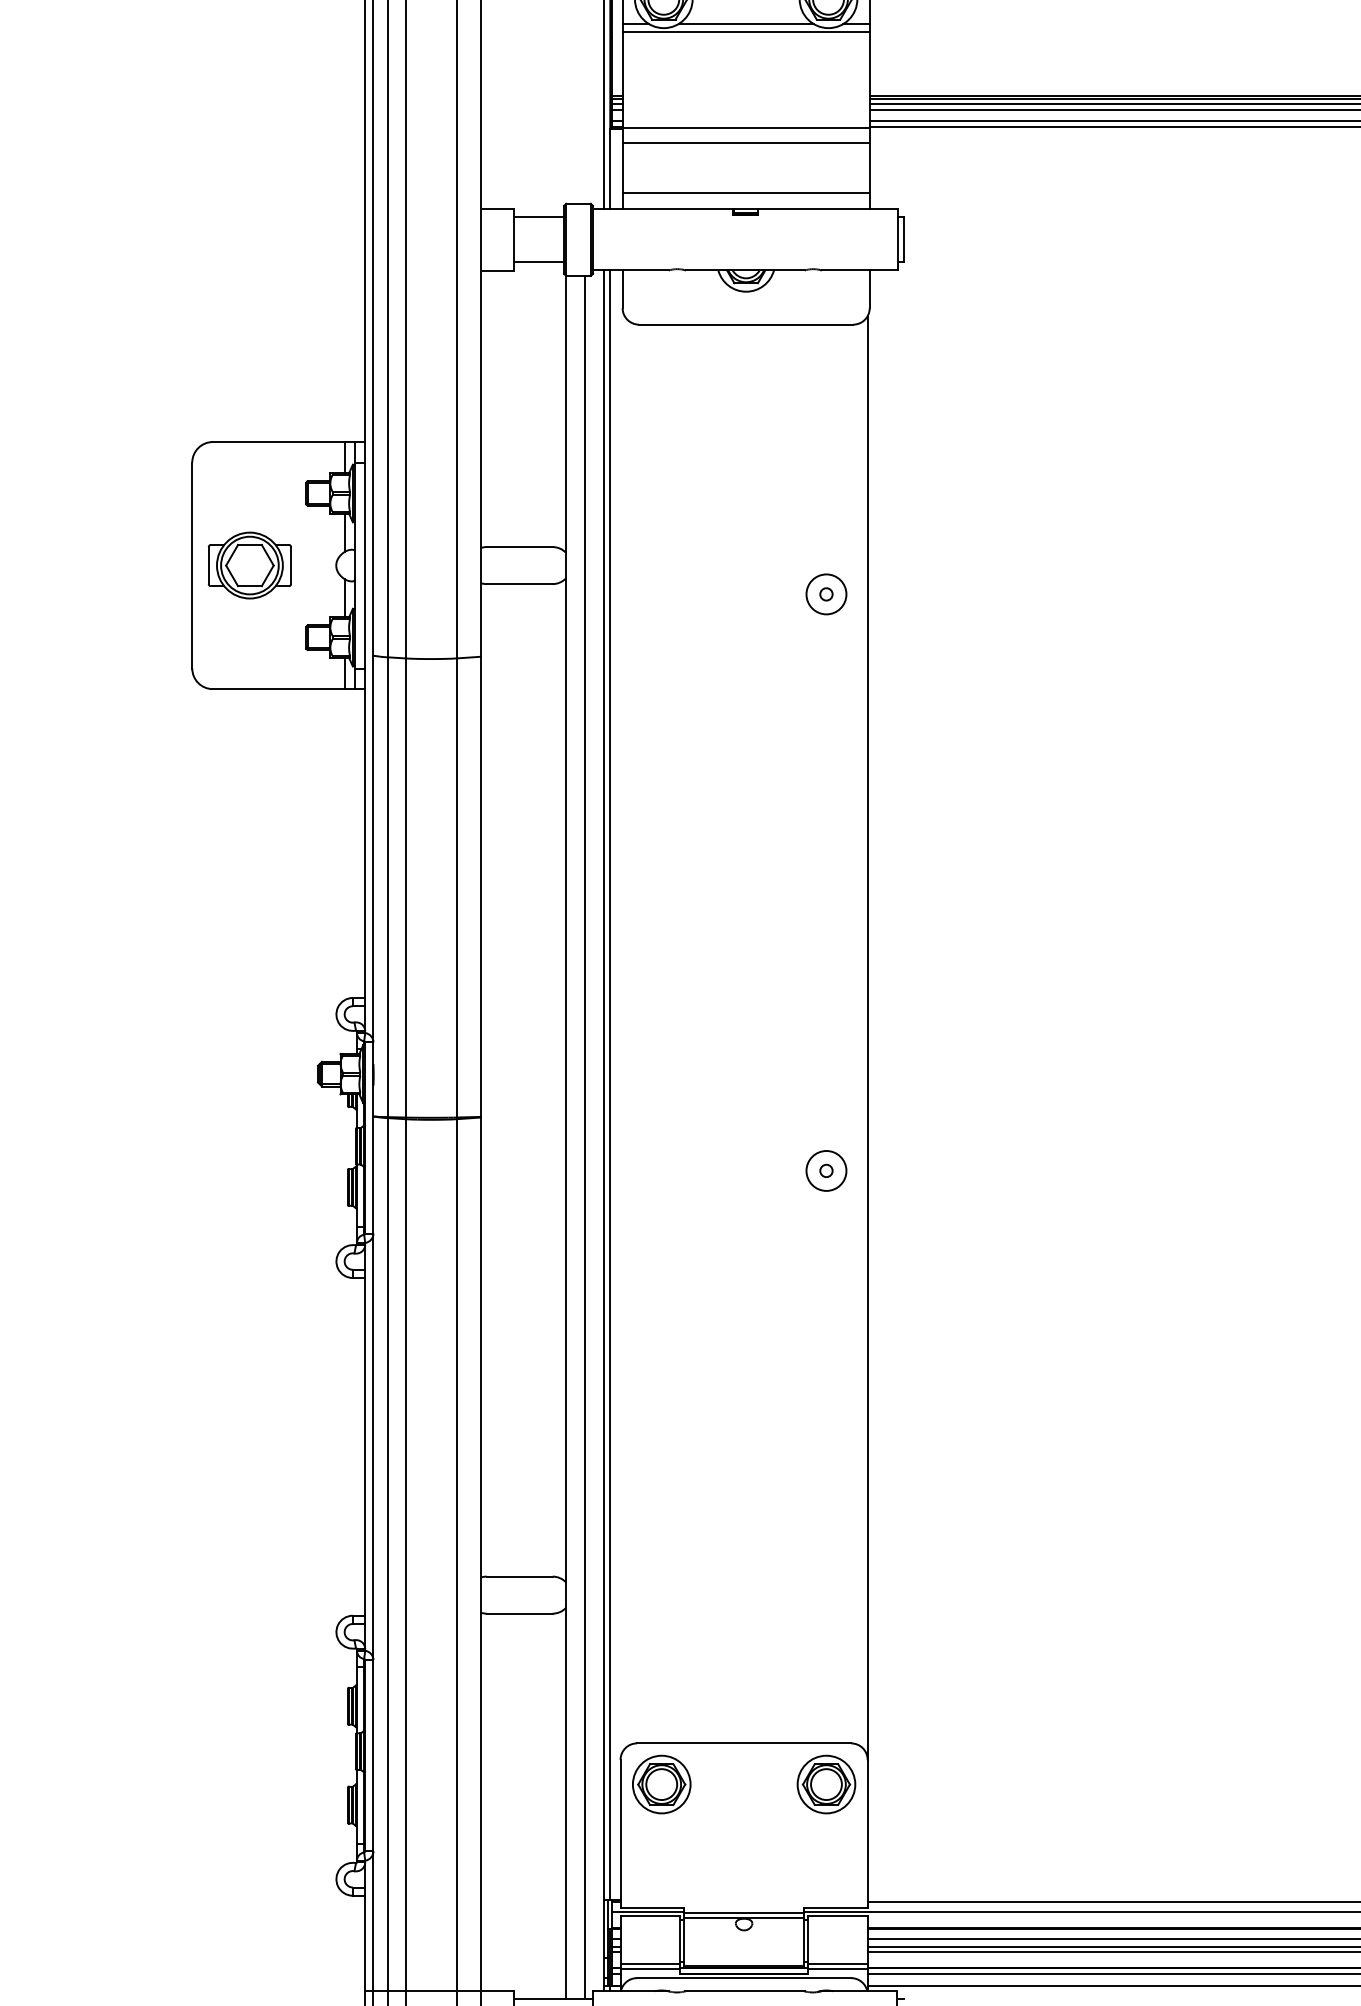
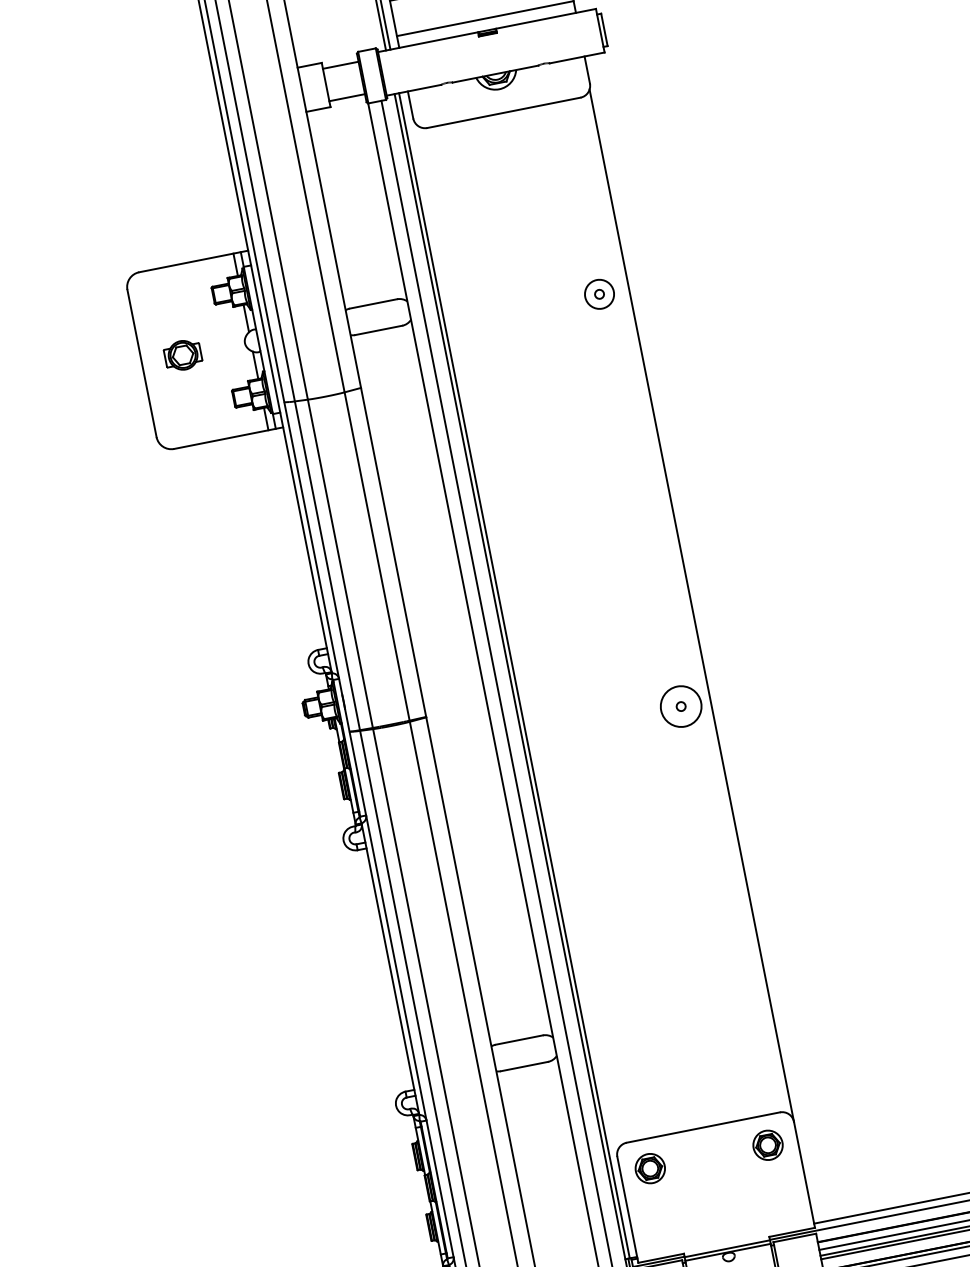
part: (249, 565) -> (182, 355), size x0.6
circle: (826, 1170) -> (681, 706), size x1.4
part: (661, 1784) -> (650, 1168), size x0.7
part: (826, 1784) -> (768, 1145), size x0.7

